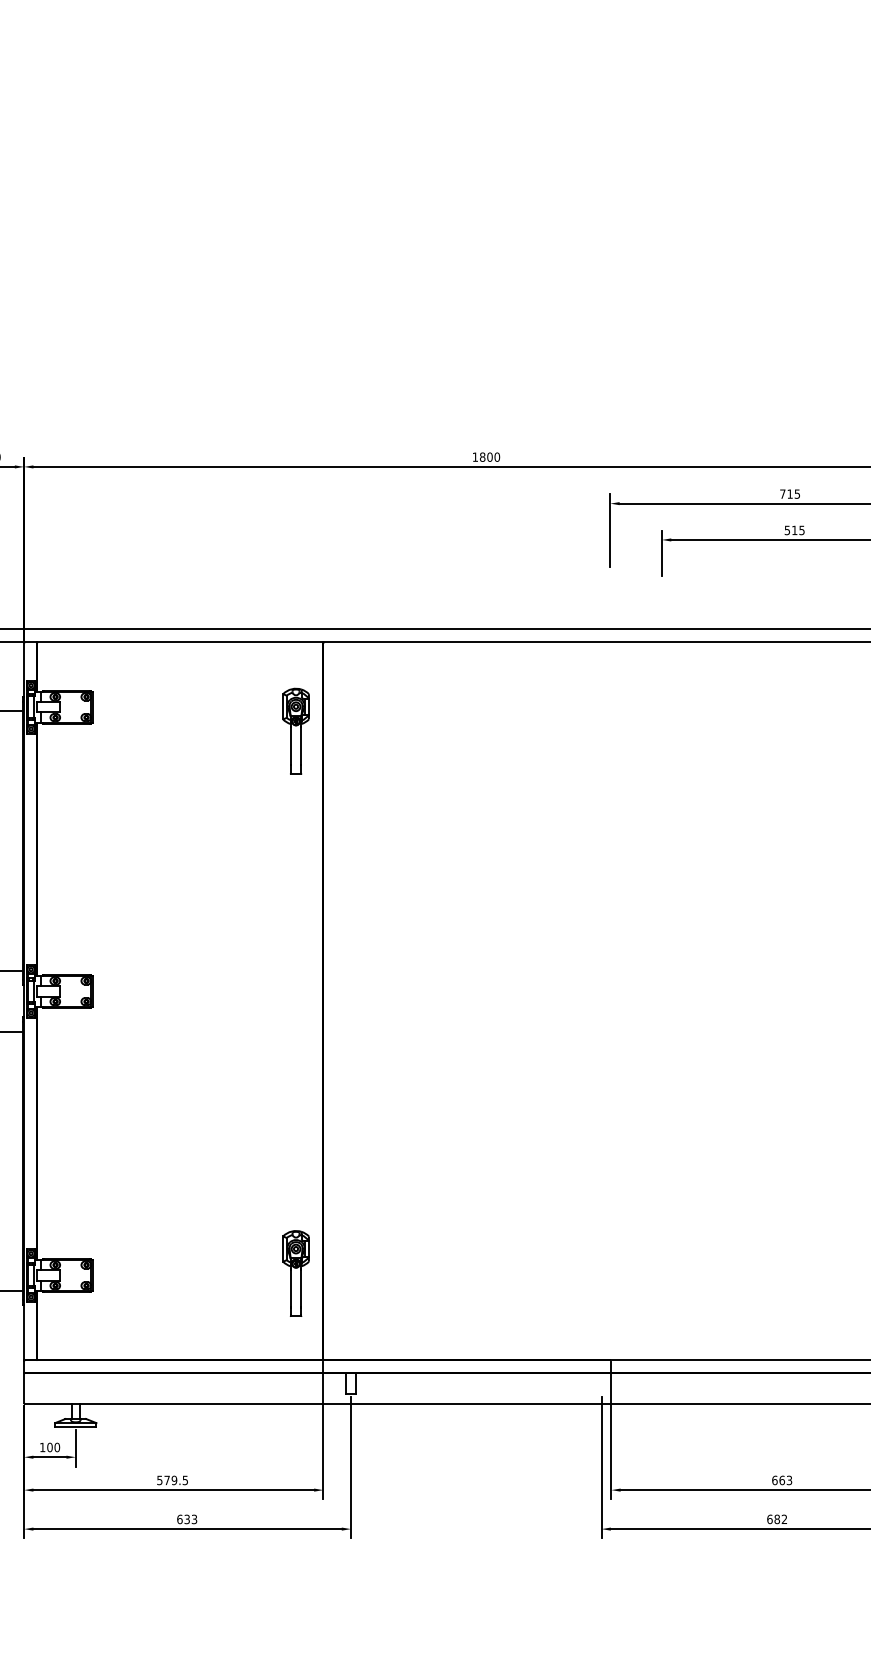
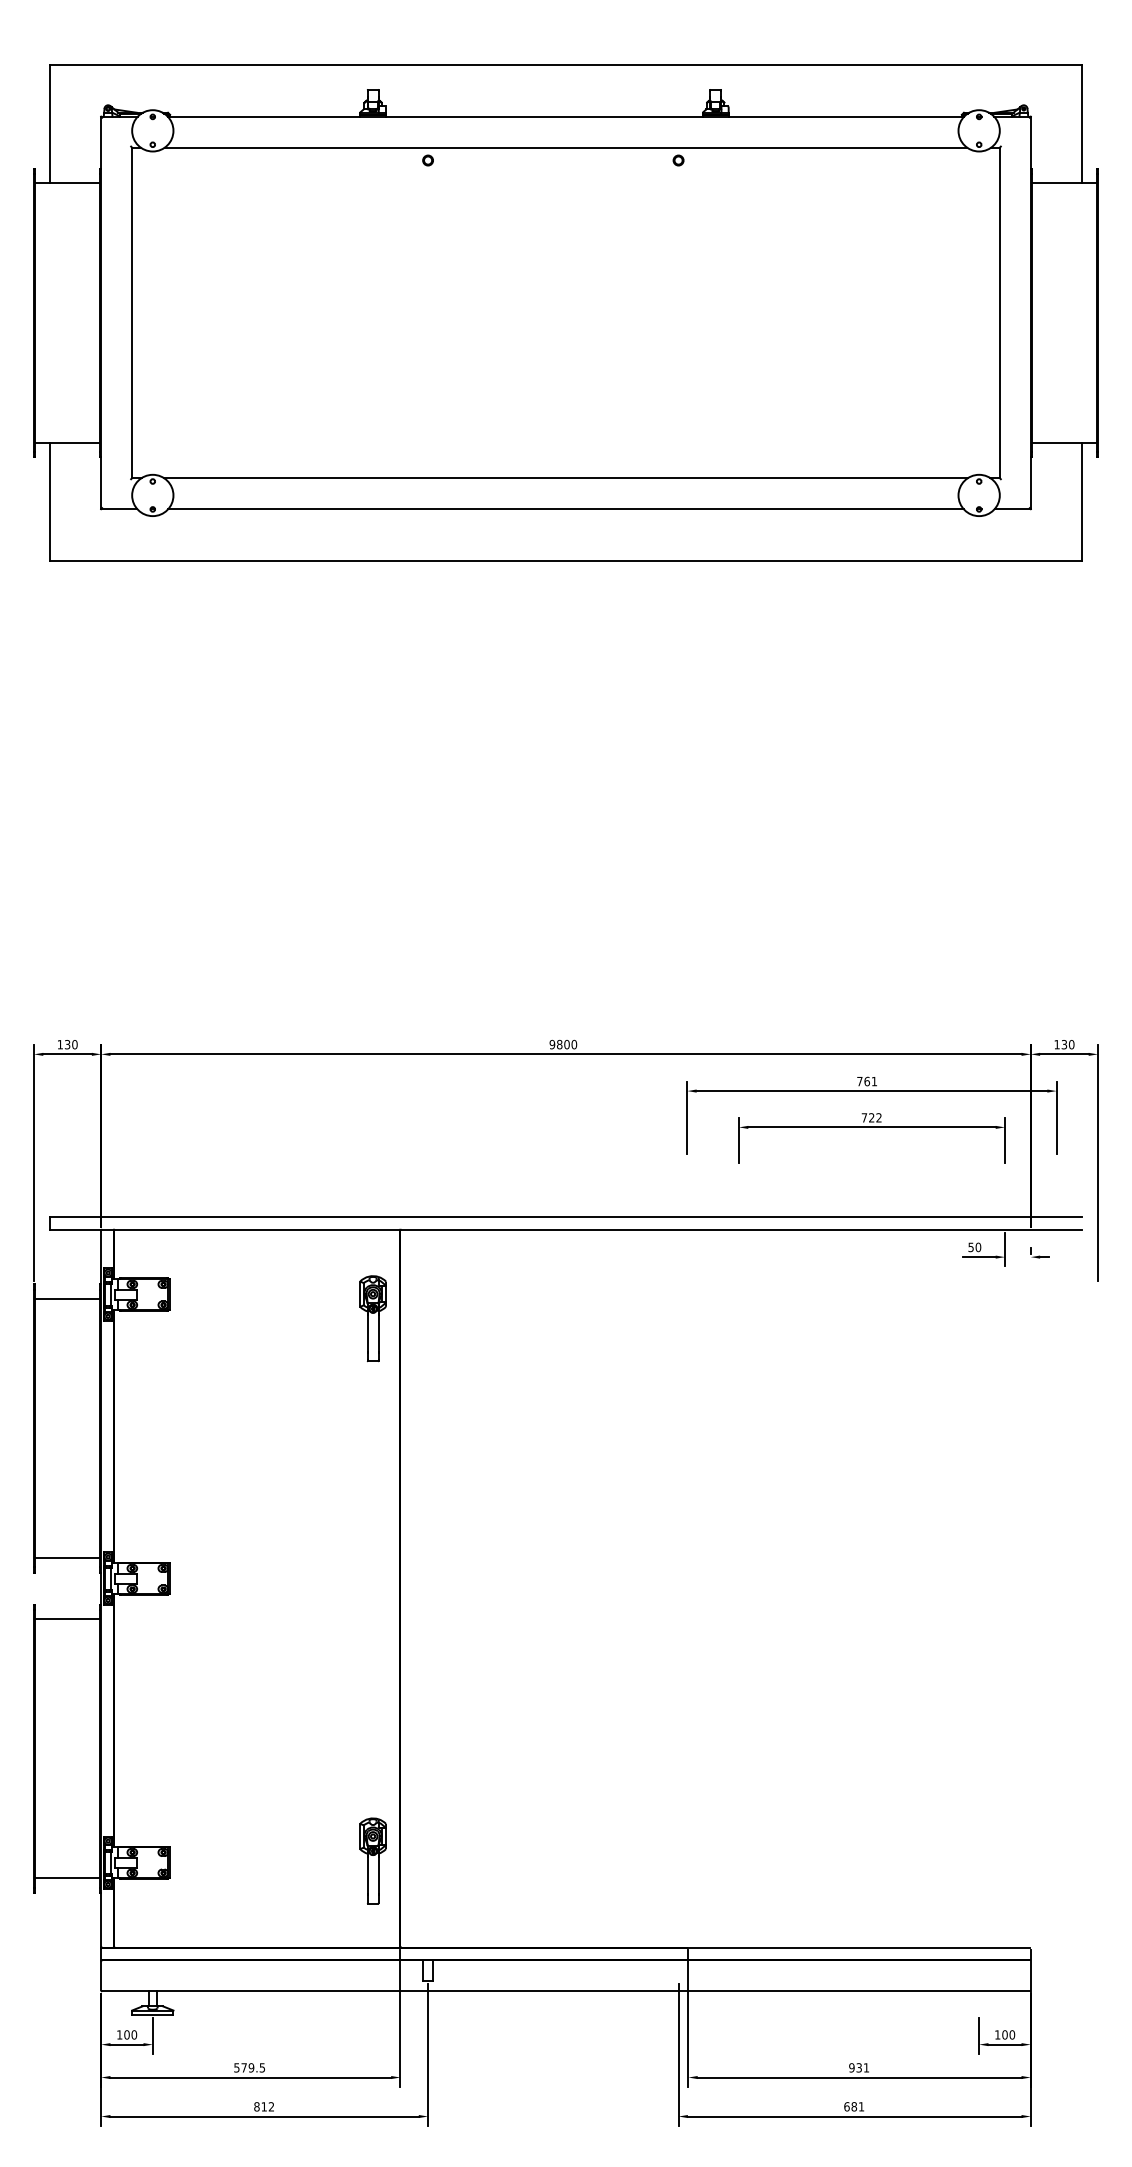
text: (475, 457) -> (552, 1044), 1800 -> 9800
text: (793, 494) -> (870, 1081), 715 -> 761
text: (794, 530) -> (871, 1117), 515 -> 722
text: (782, 1480) -> (859, 2067), 663 -> 931
text: (187, 1519) -> (264, 2106), 633 -> 812
text: (783, 1519) -> (860, 2106), 682 -> 681

